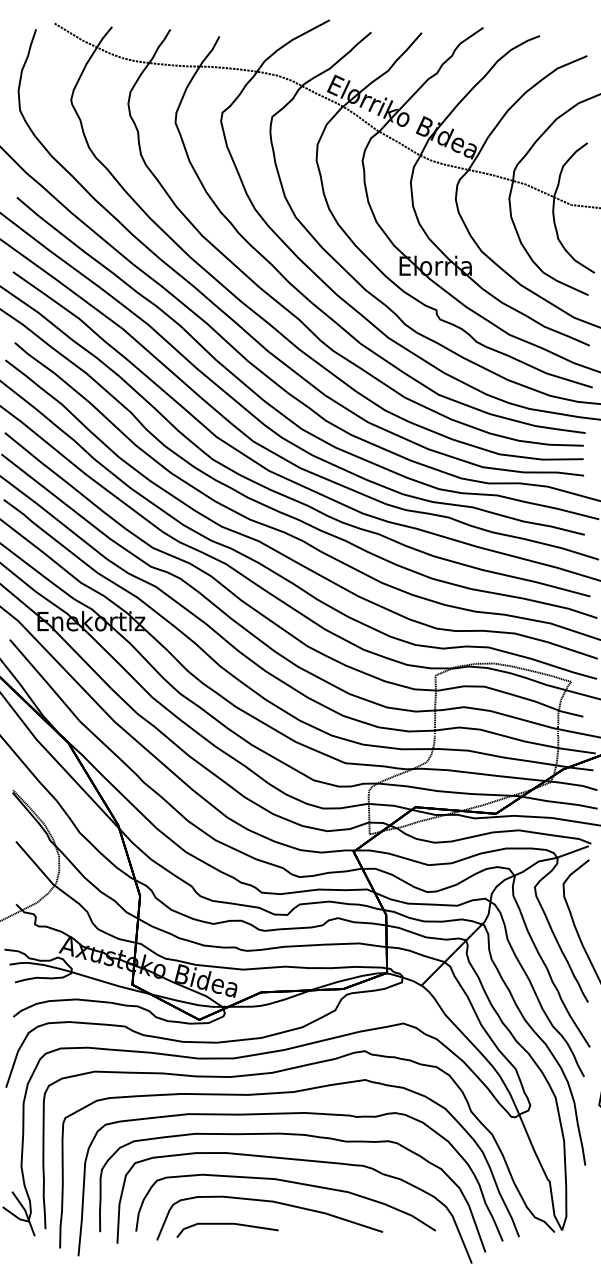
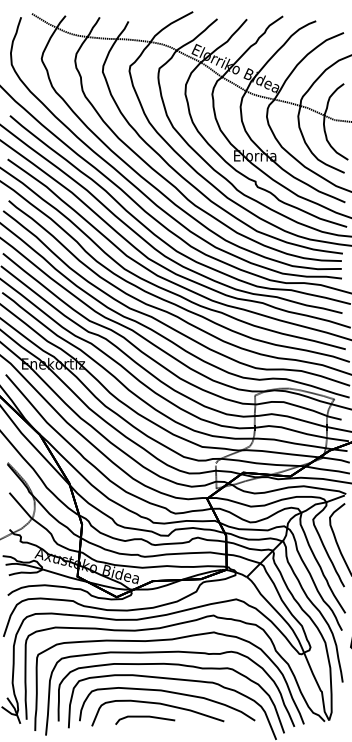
line: (227, 1225) -> (145, 717), moved

